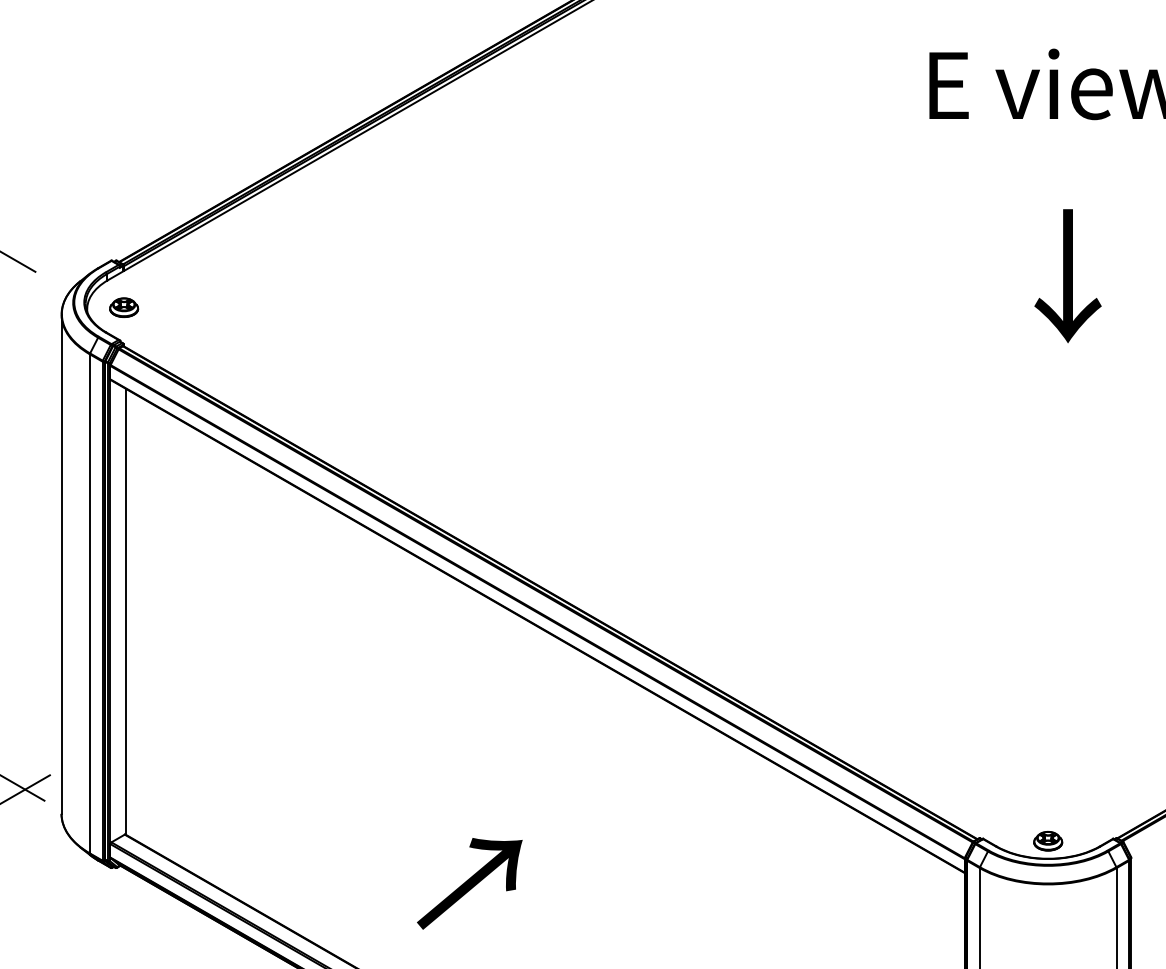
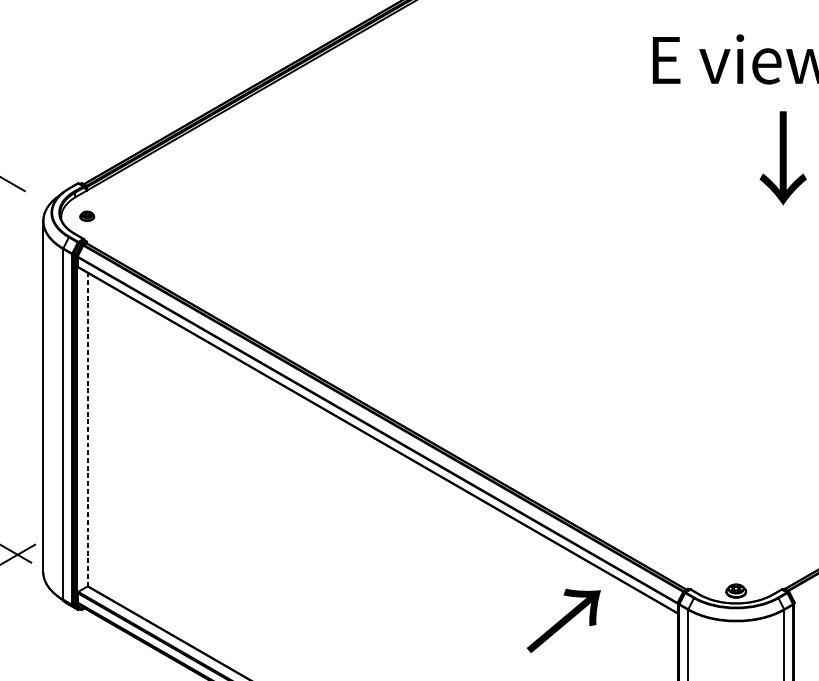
text: (1067, 276) -> (782, 158), moved
part: (124, 307) -> (87, 216), size x0.7
line: (125, 611) -> (88, 429), solid -> dashed
text: (469, 883) -> (563, 620), moved

